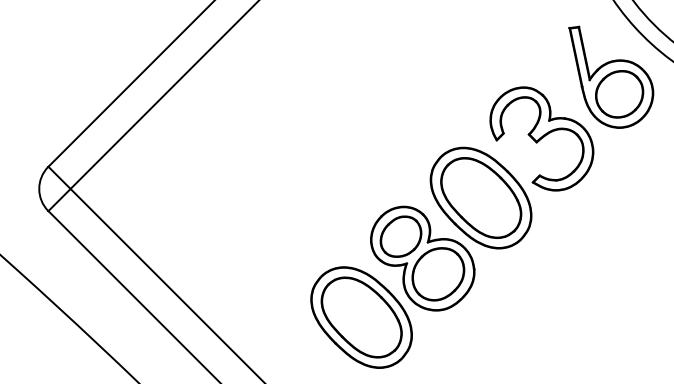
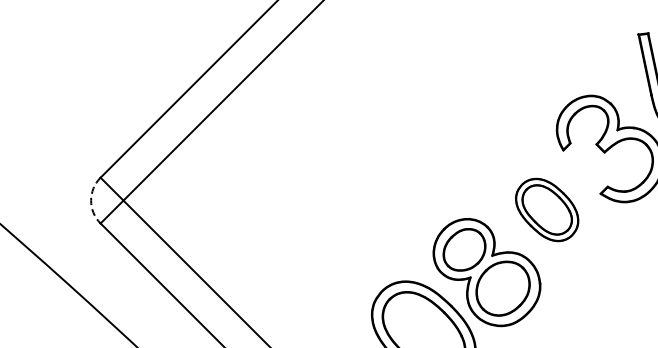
arc: (39, 188) -> (91, 200), solid -> dashed
part: (480, 197) -> (546, 209), size x0.6

